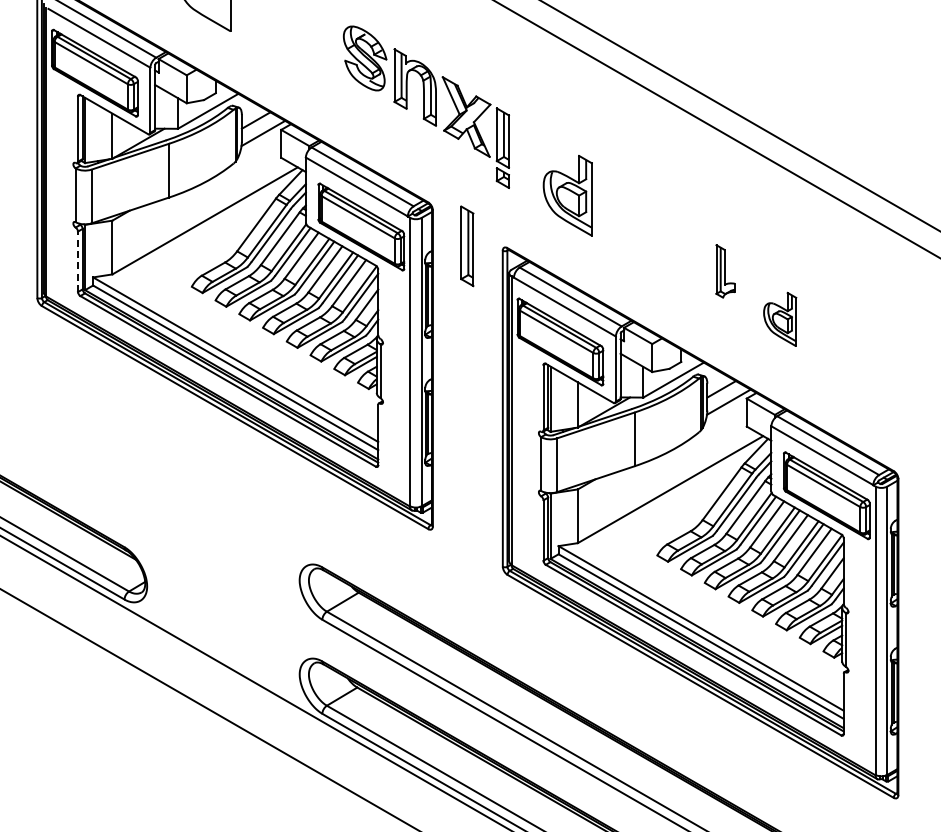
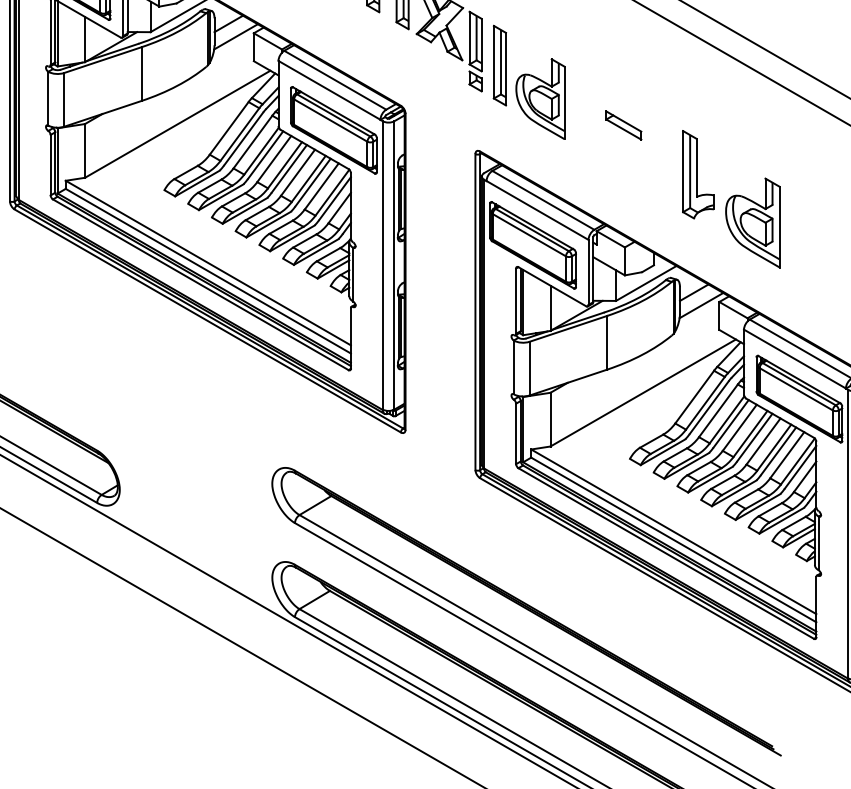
part: (650, 222) -> (623, 125), added
part: (467, 246) -> (500, 65), moved
line: (78, 261) -> (51, 164), dashed -> solid
part: (725, 271) -> (698, 174), size x1.67
part: (779, 319) -> (752, 222), size x1.67

